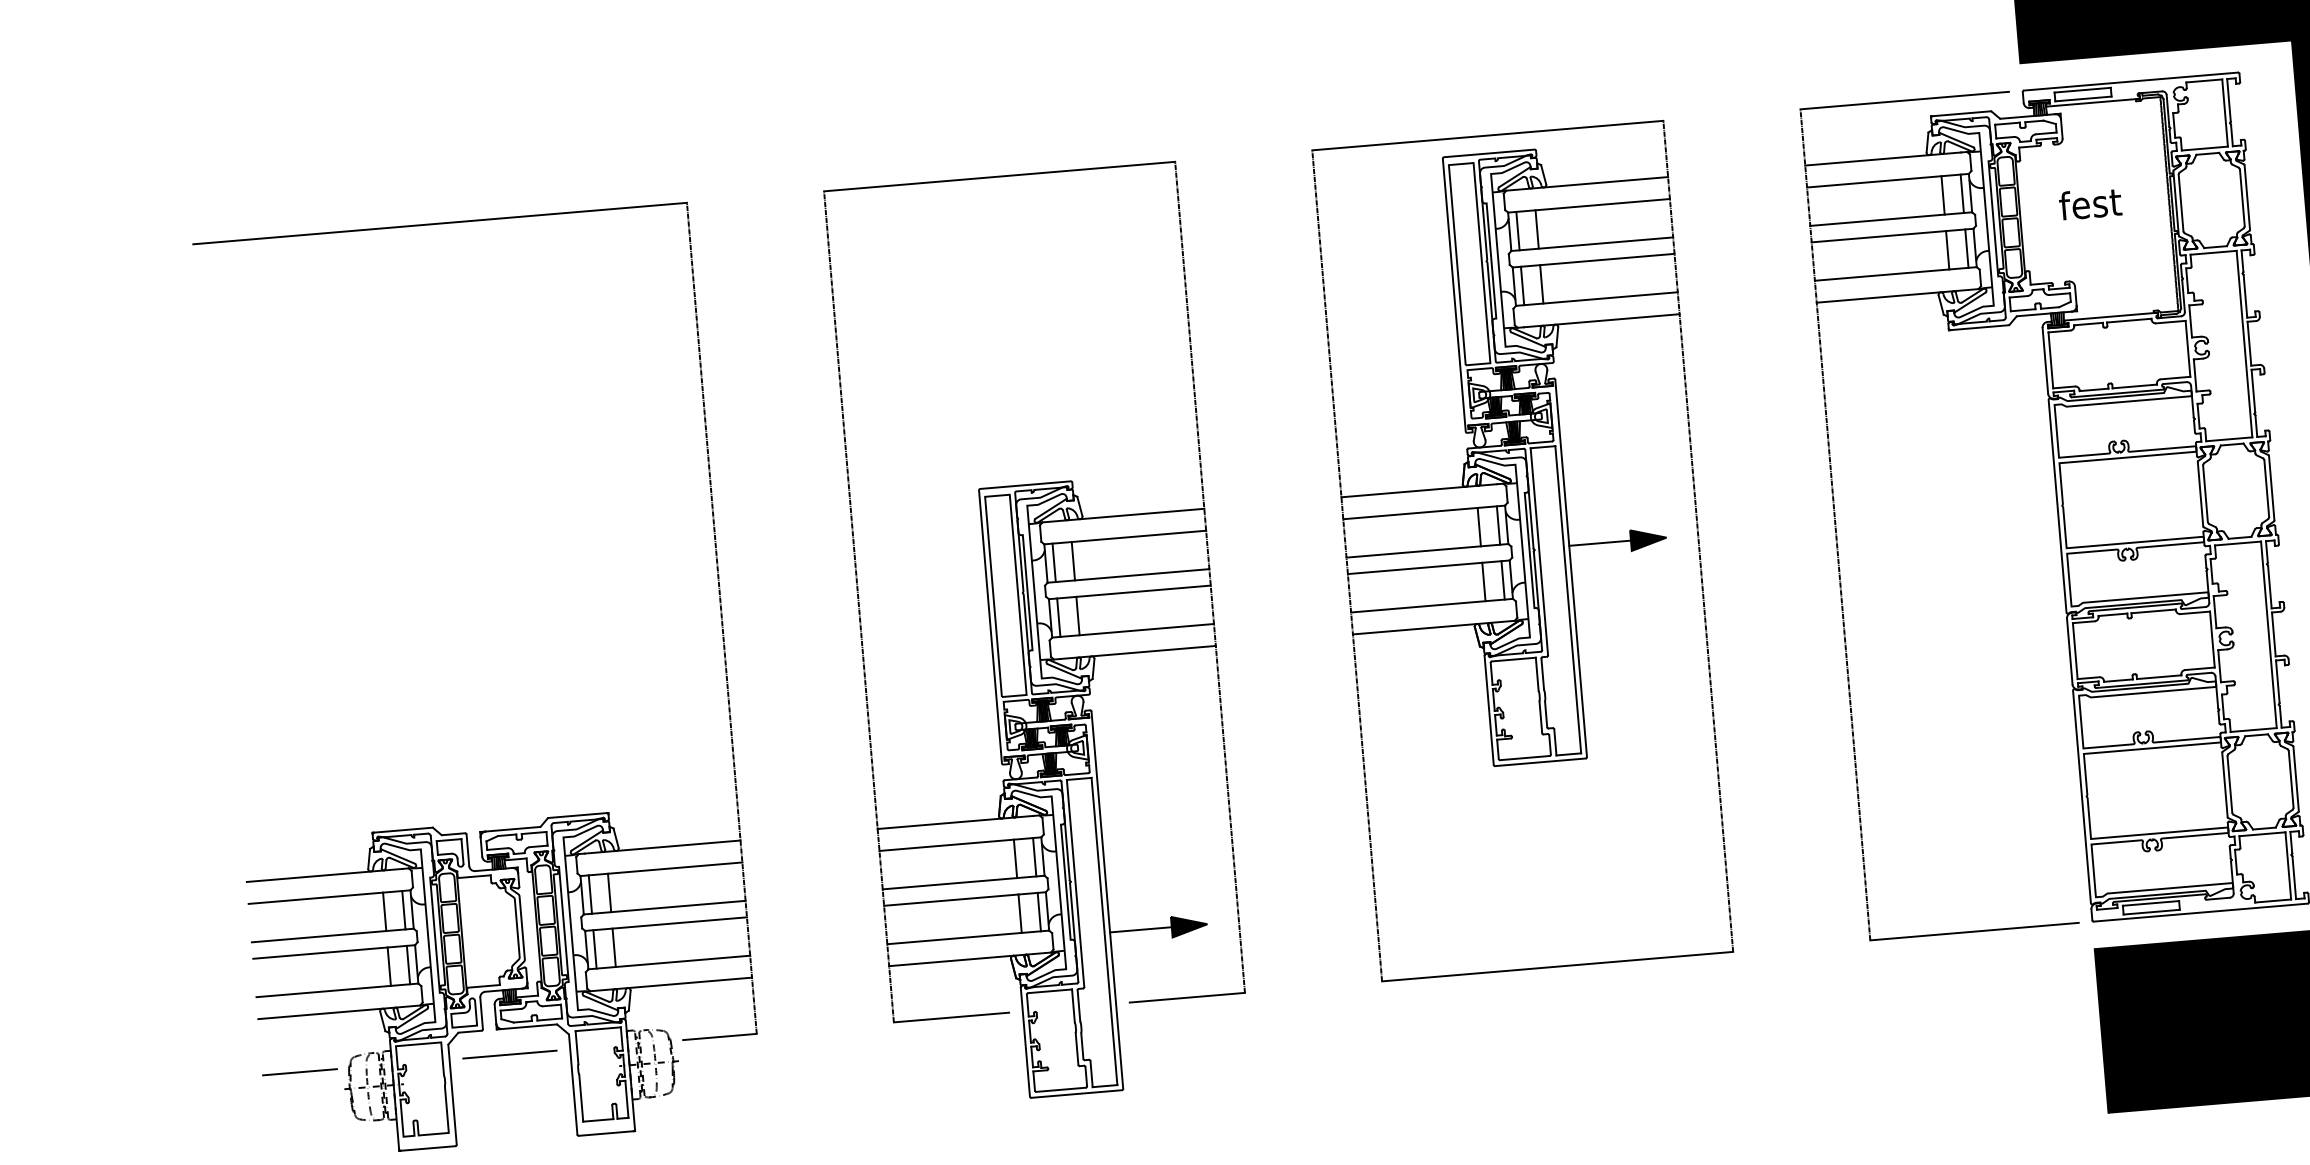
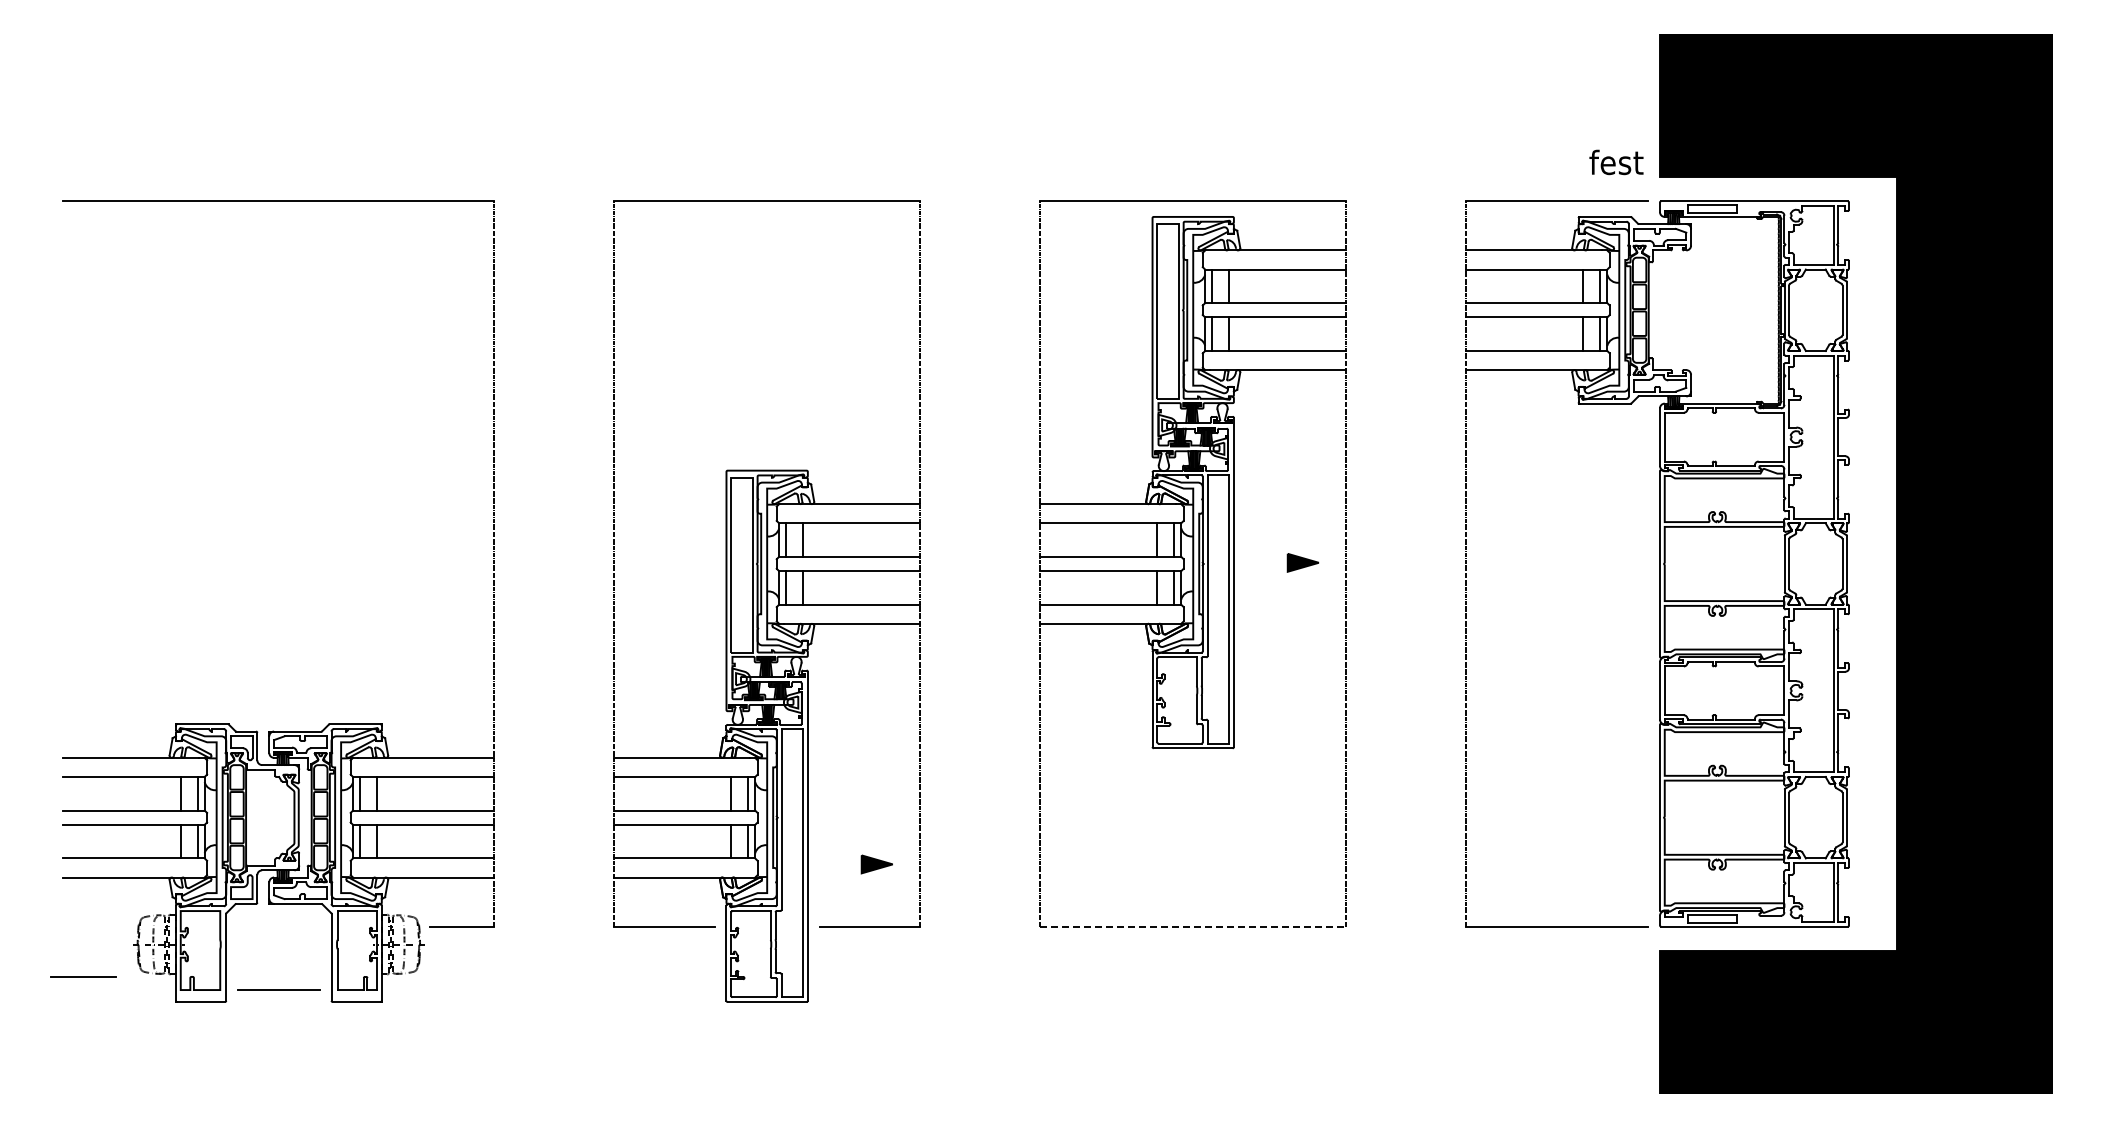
text: (2090, 203) -> (1616, 162), moved
line: (1599, 542) -> (1260, 562), removed
line: (1140, 929) -> (834, 864), removed
line: (1557, 966) -> (1193, 926), solid -> dashed
line: (509, 1054) -> (278, 989), moved
line: (299, 1072) -> (83, 976), moved

